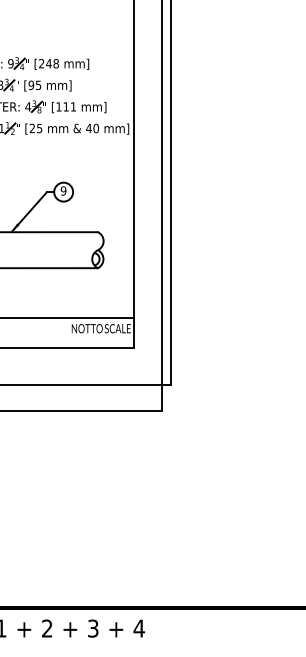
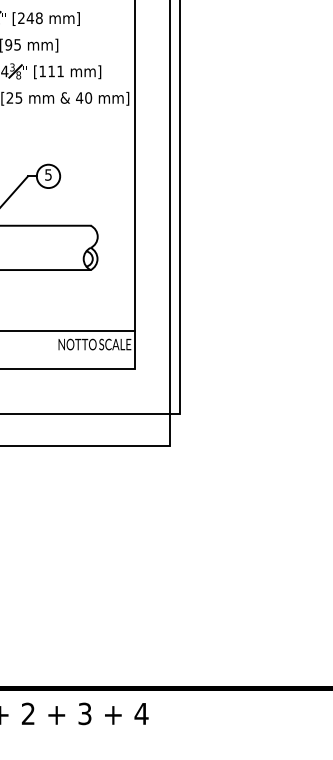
text: (63, 190) -> (48, 174), 9 -> 5

